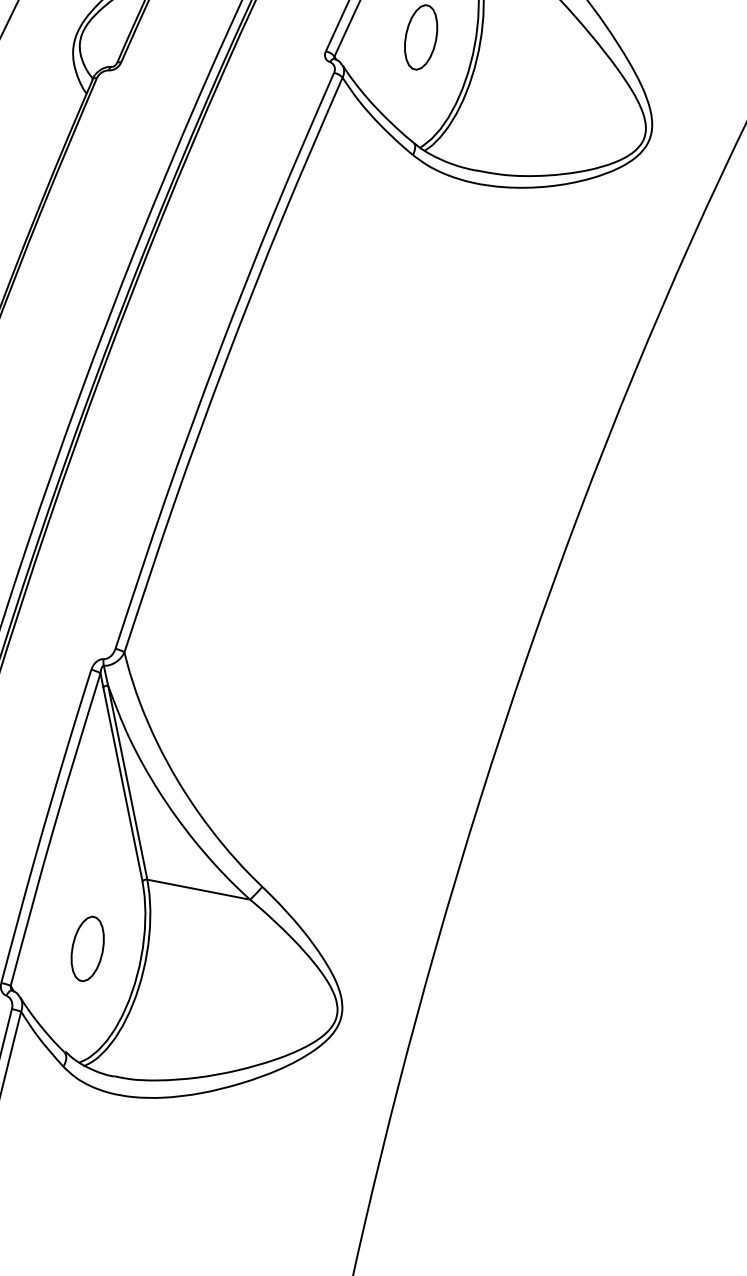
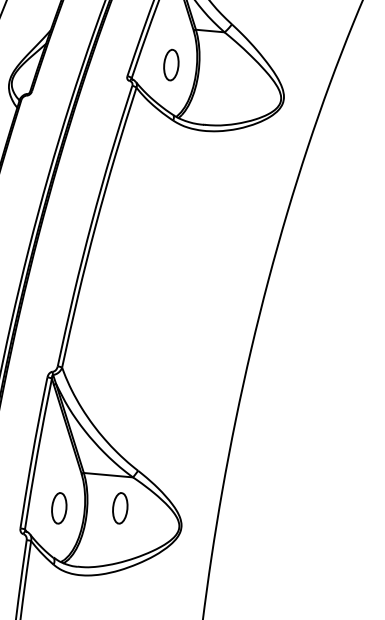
part: (216, 962) -> (120, 508), added

